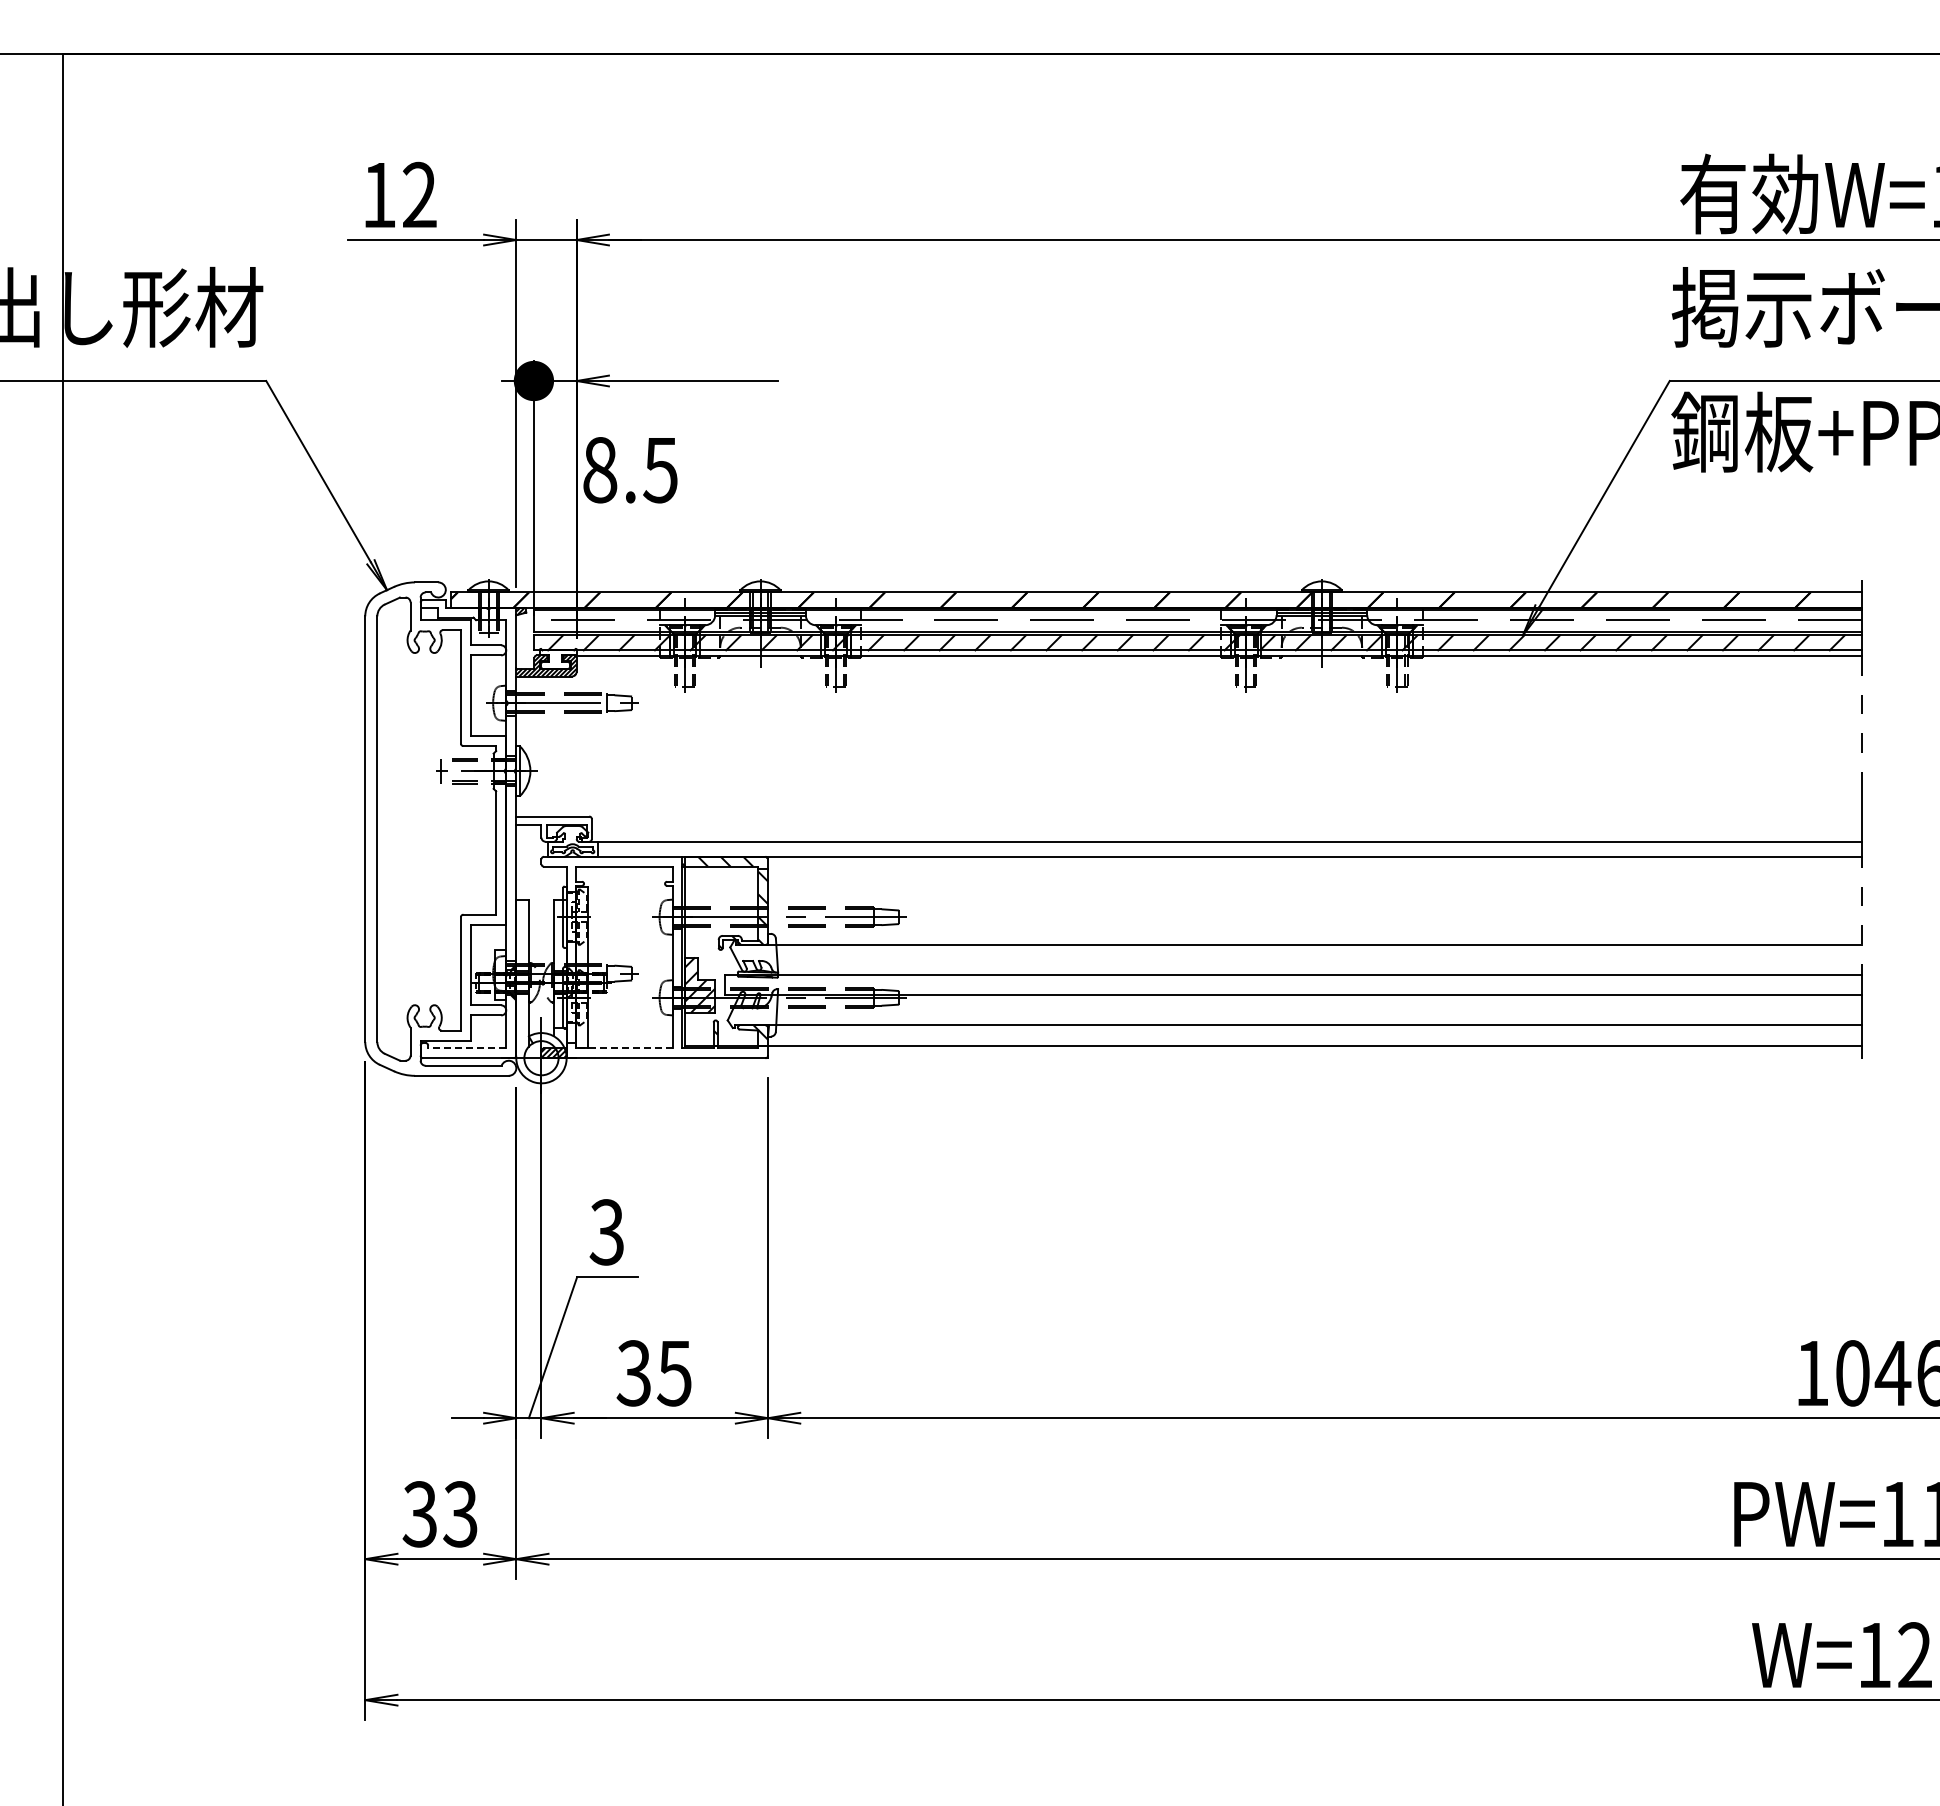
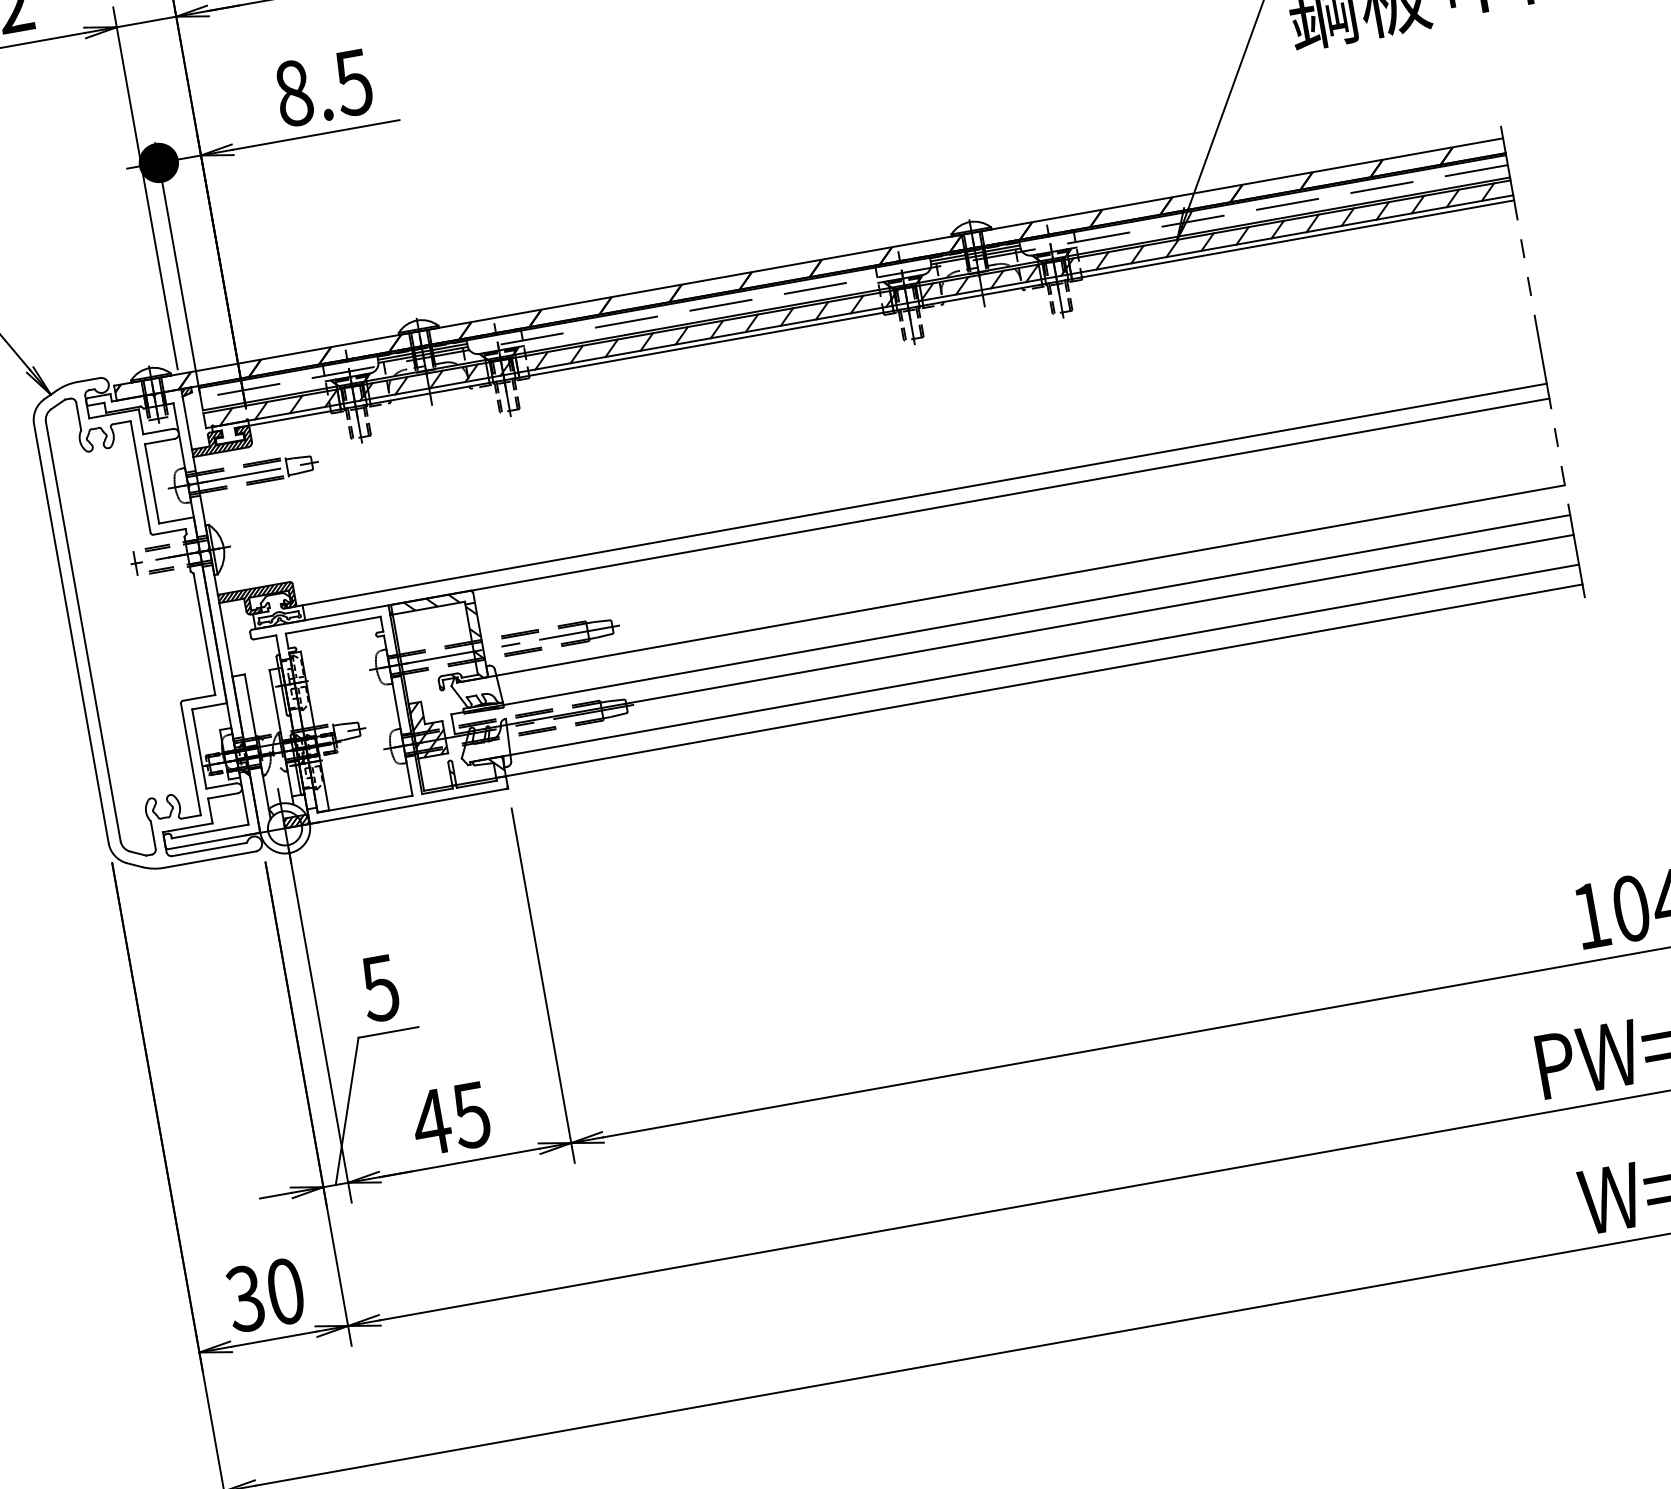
text: (630, 470) -> (323, 88), moved
hatch: (553, 828) -> (256, 600), added
line: (466, 1048) -> (209, 831), dashed -> solid
line: (624, 1048) -> (365, 804), dashed -> solid
text: (606, 1232) -> (379, 988), 3 -> 5
text: (633, 1373) -> (430, 1122), 35 -> 45
text: (460, 1514) -> (285, 1291), 33 -> 30

